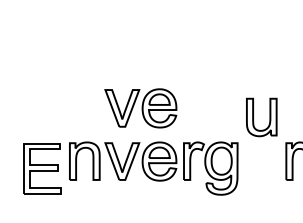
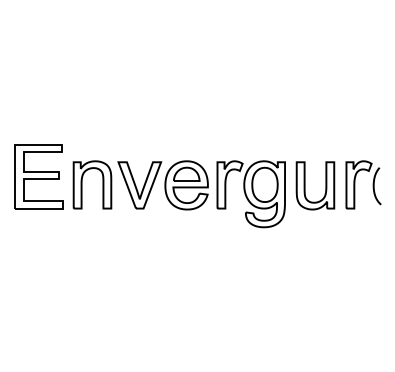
part: (140, 108) -> (162, 118), removed
part: (253, 117) -> (305, 185), moved
part: (41, 168) -> (38, 176), moved

